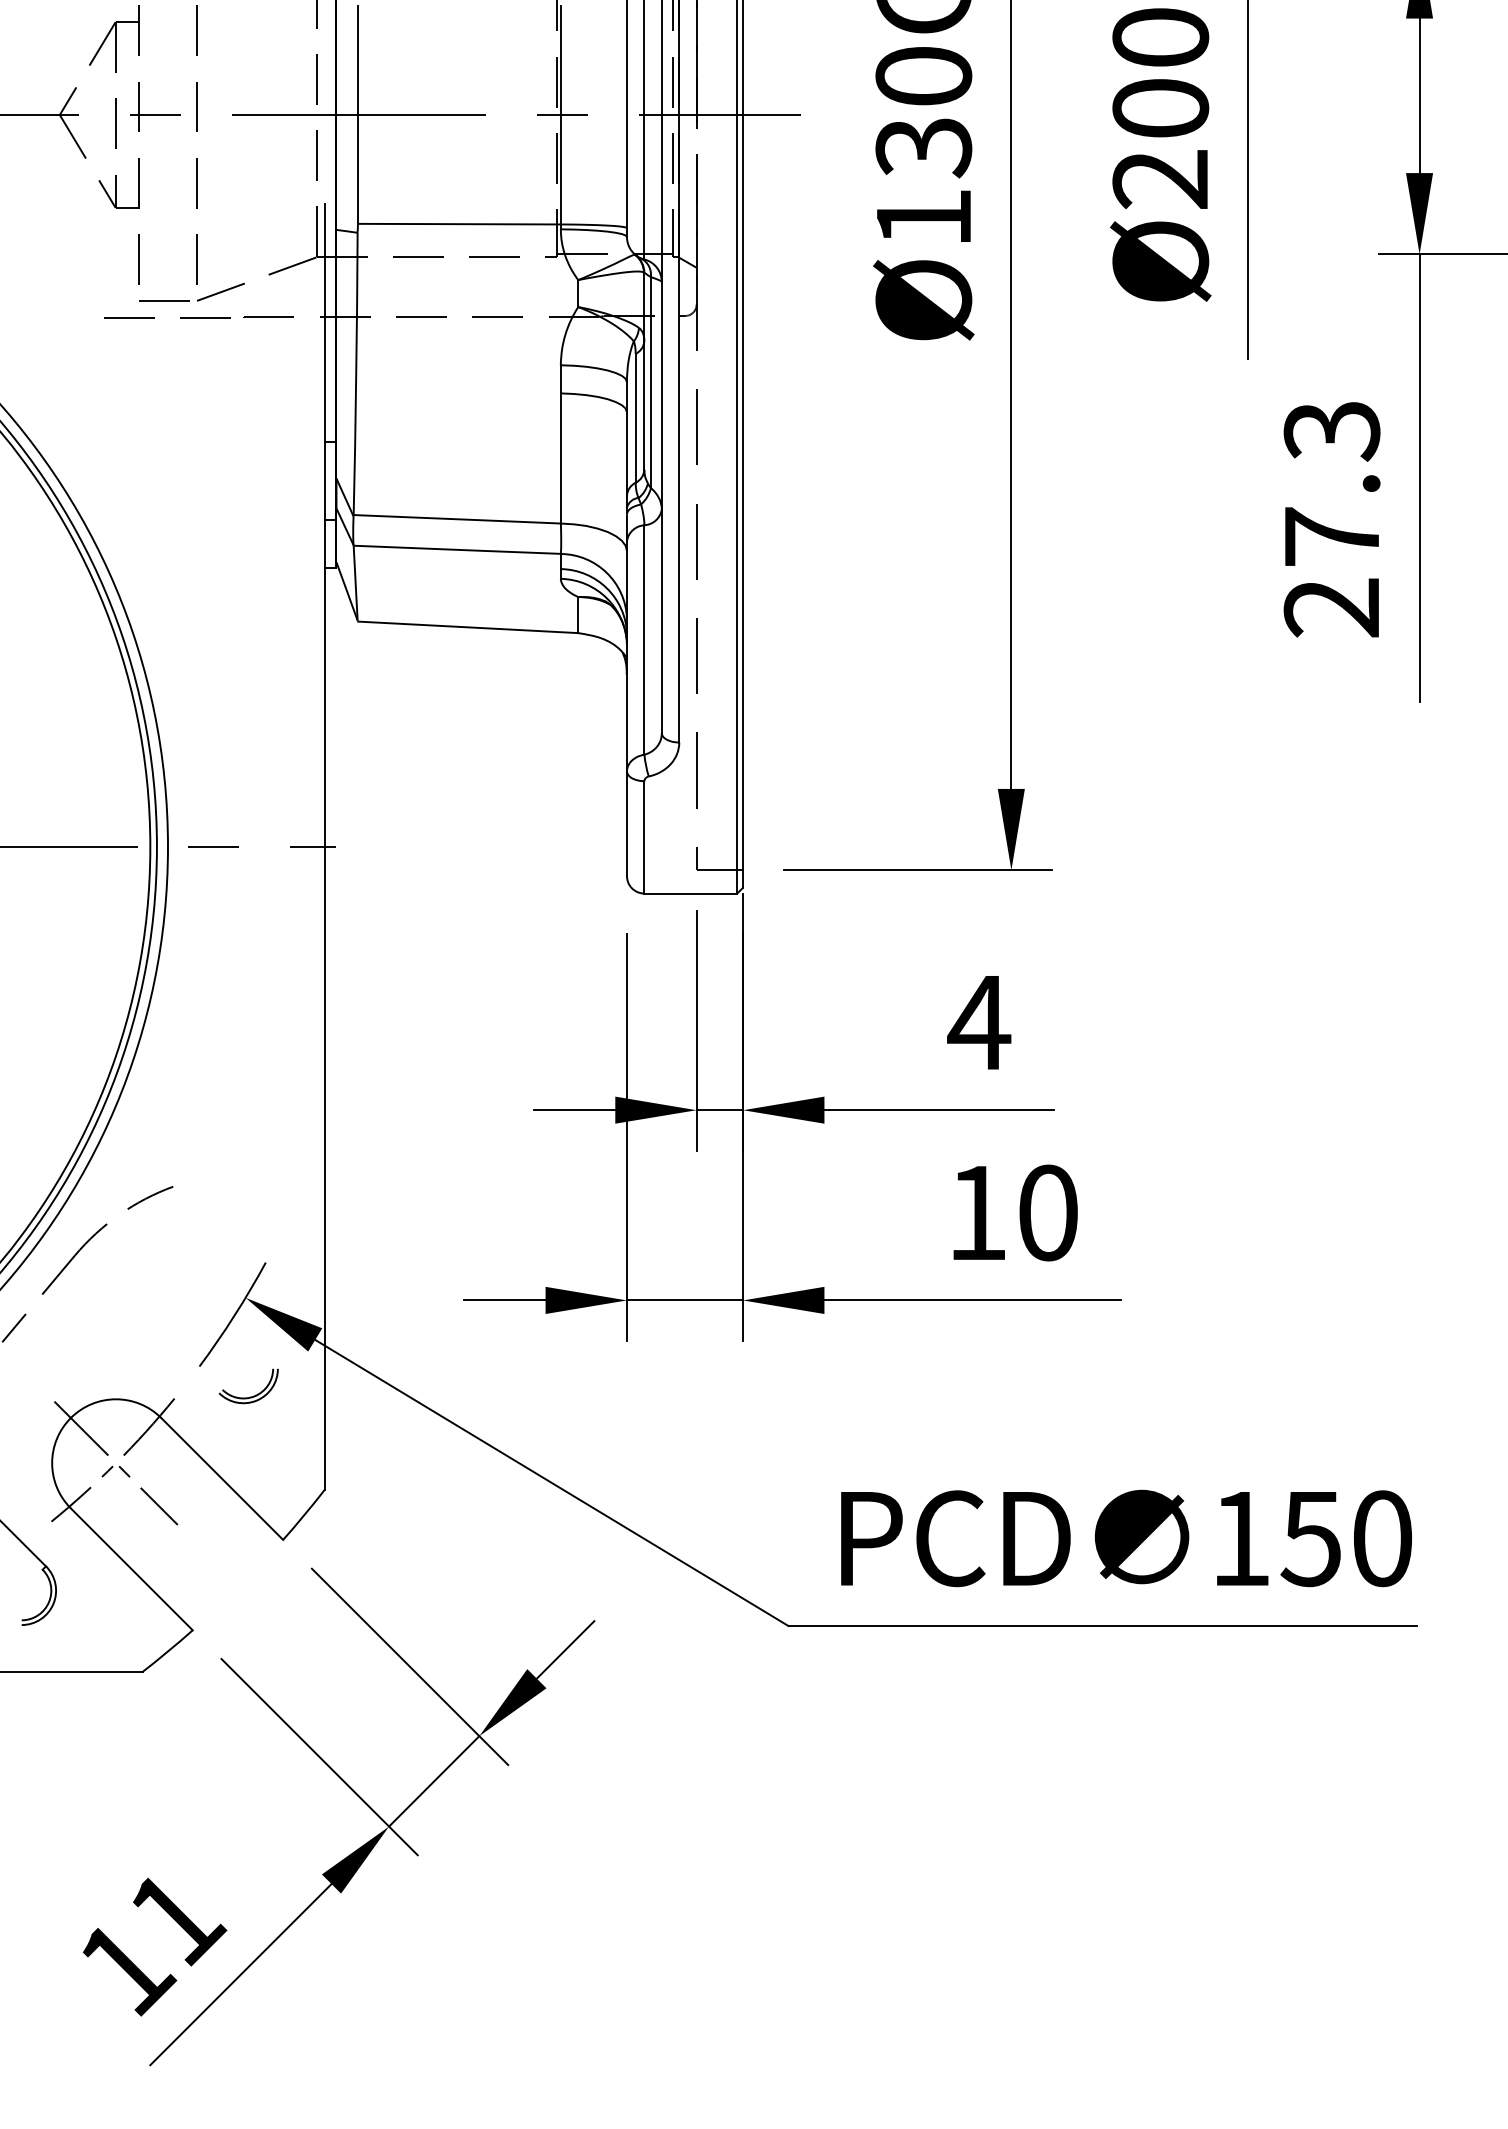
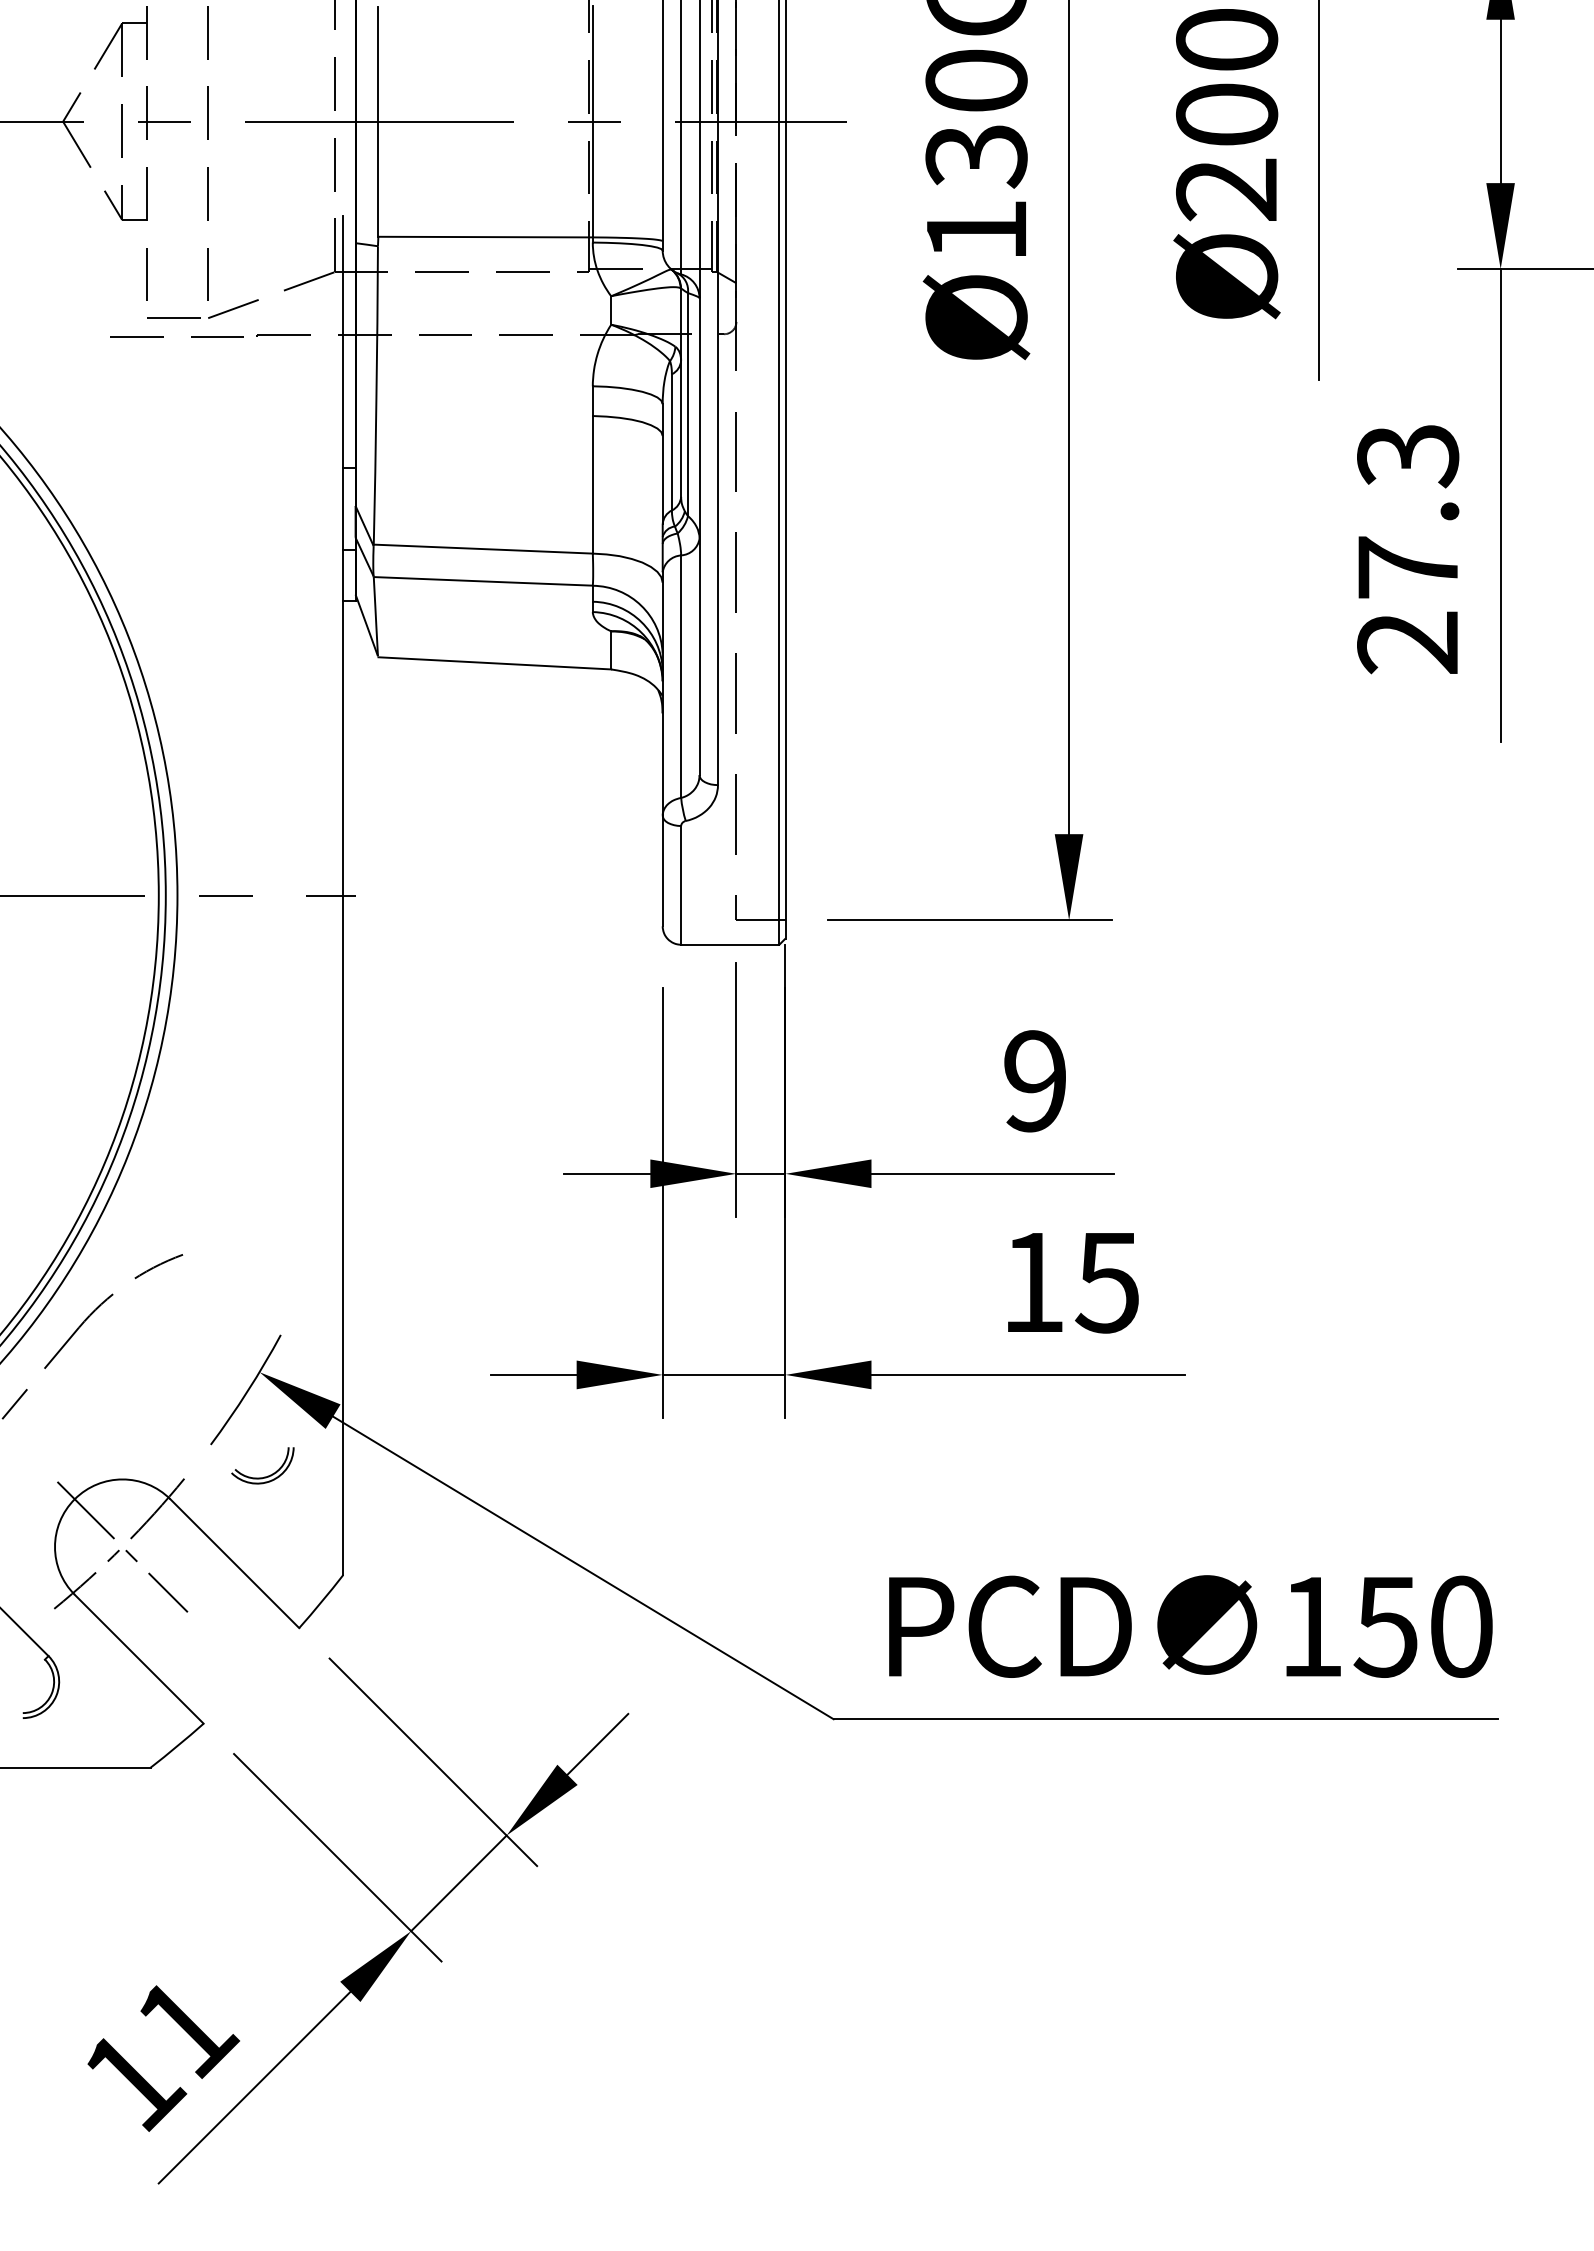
text: (979, 1022) -> (1035, 1081), 4 -> 9
text: (1047, 1213) -> (1107, 1282), 10 -> 15

